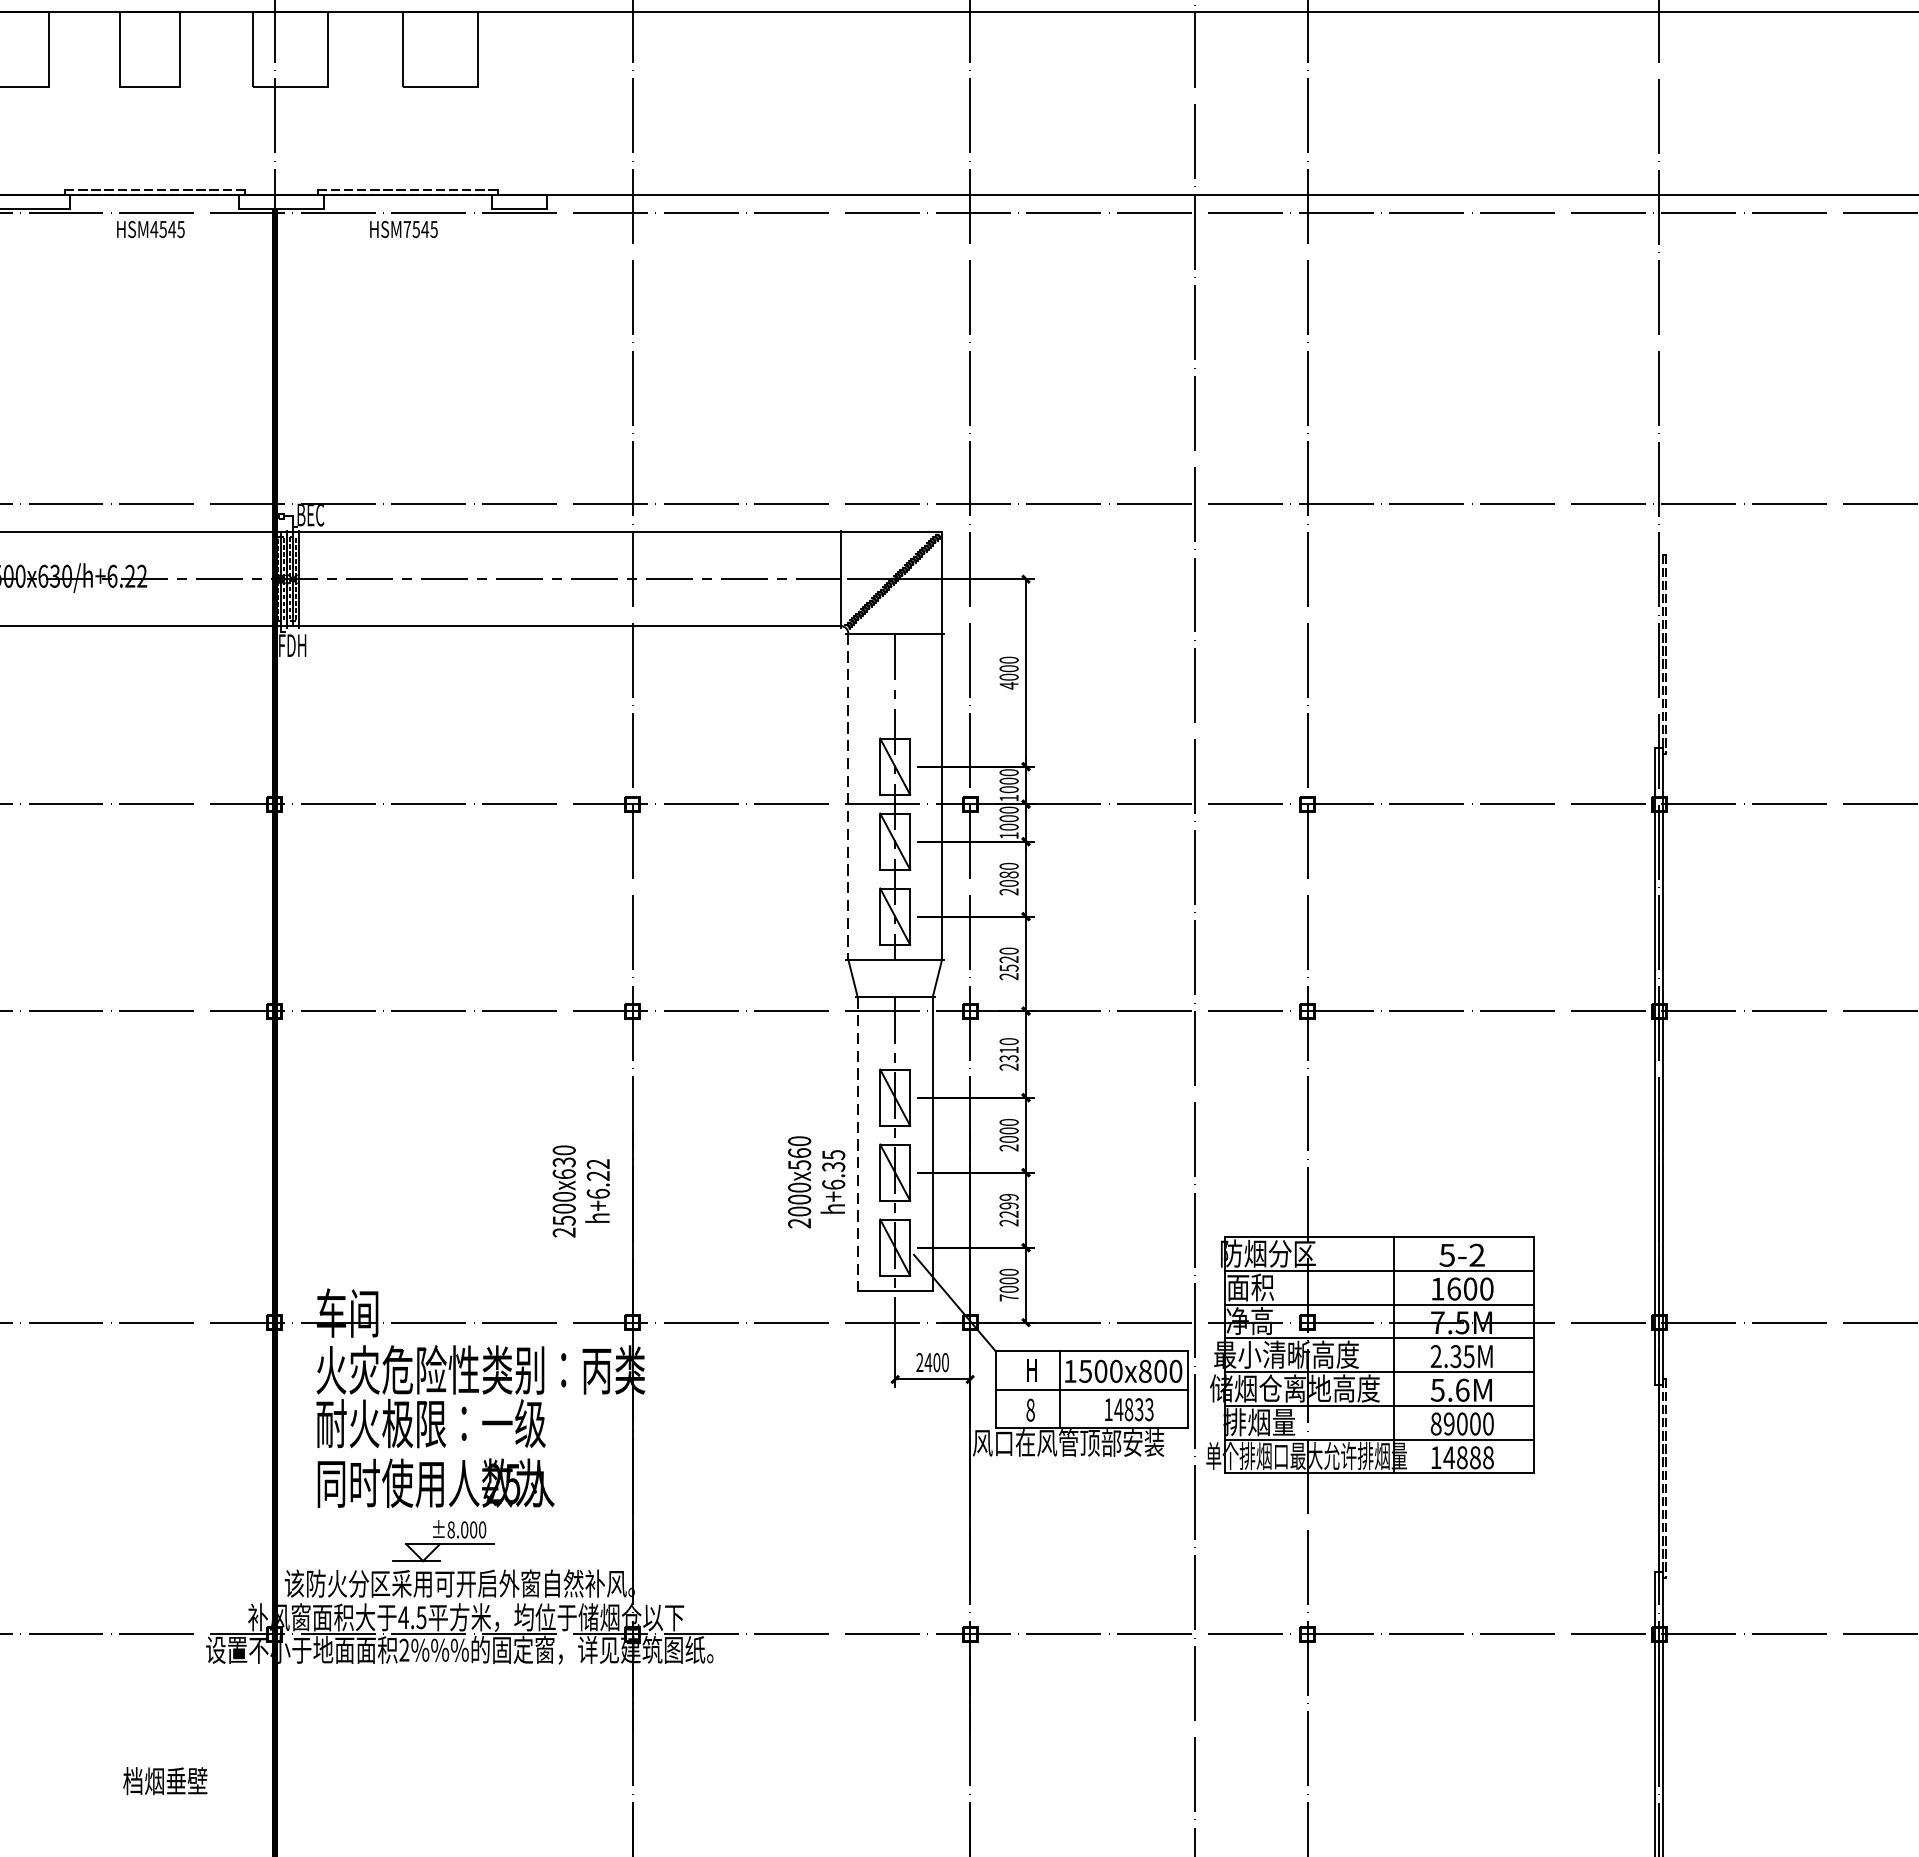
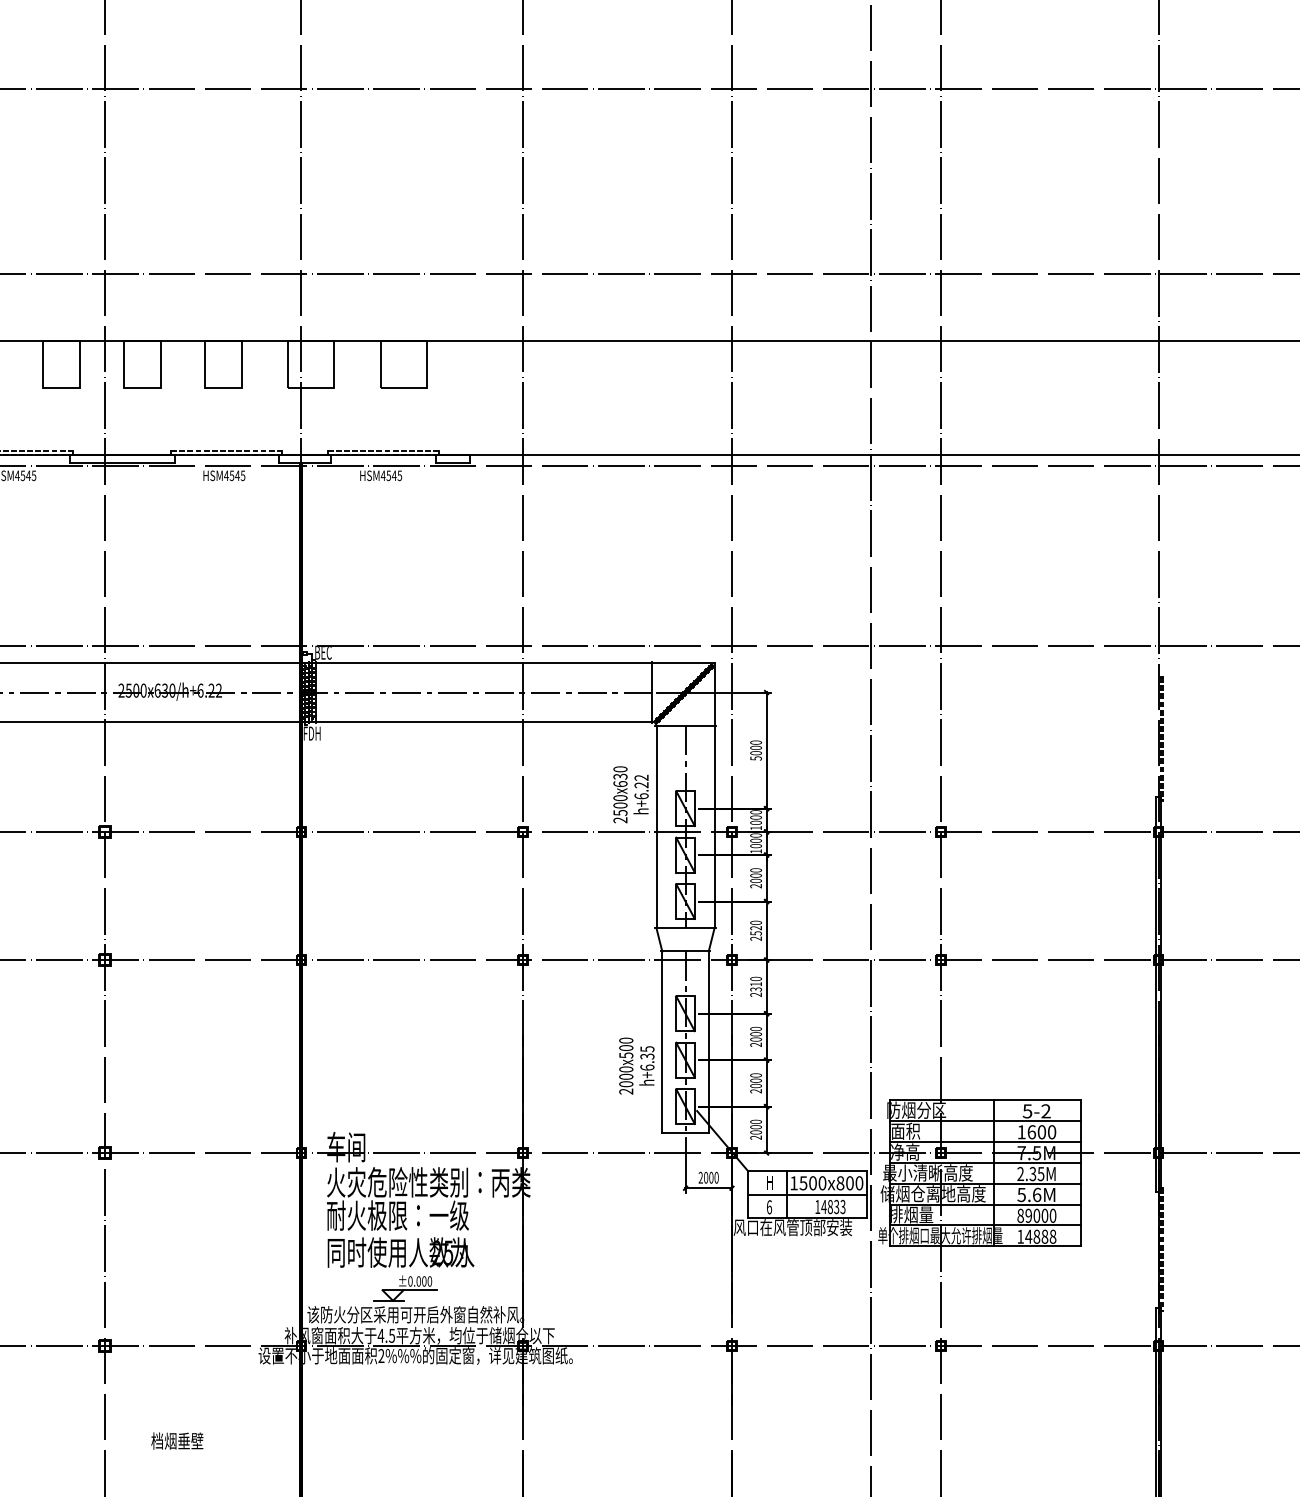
text: (406, 228) -> (382, 475), HSM7545 -> HSM4545
text: (1009, 685) -> (756, 758), 4000 -> 5000
line: (848, 797) -> (656, 827), dashed -> solid
text: (1009, 874) -> (756, 875), 2080 -> 2000
line: (858, 1144) -> (662, 1042), dashed -> solid
text: (799, 1152) -> (626, 1047), 2000x560 -> 2000x500
text: (580, 1190) -> (630, 794), moved
text: (1008, 1205) -> (755, 1080), 2299 -> 2000
text: (1008, 1297) -> (755, 1137), 7000 -> 2000
text: (927, 1362) -> (705, 1177), 2400 -> 2000
text: (1030, 1410) -> (769, 1207), 8 -> 6
text: (451, 1529) -> (410, 1281), ±8.000 -> ±0.000
text: (165, 1780) -> (177, 1440), moved

